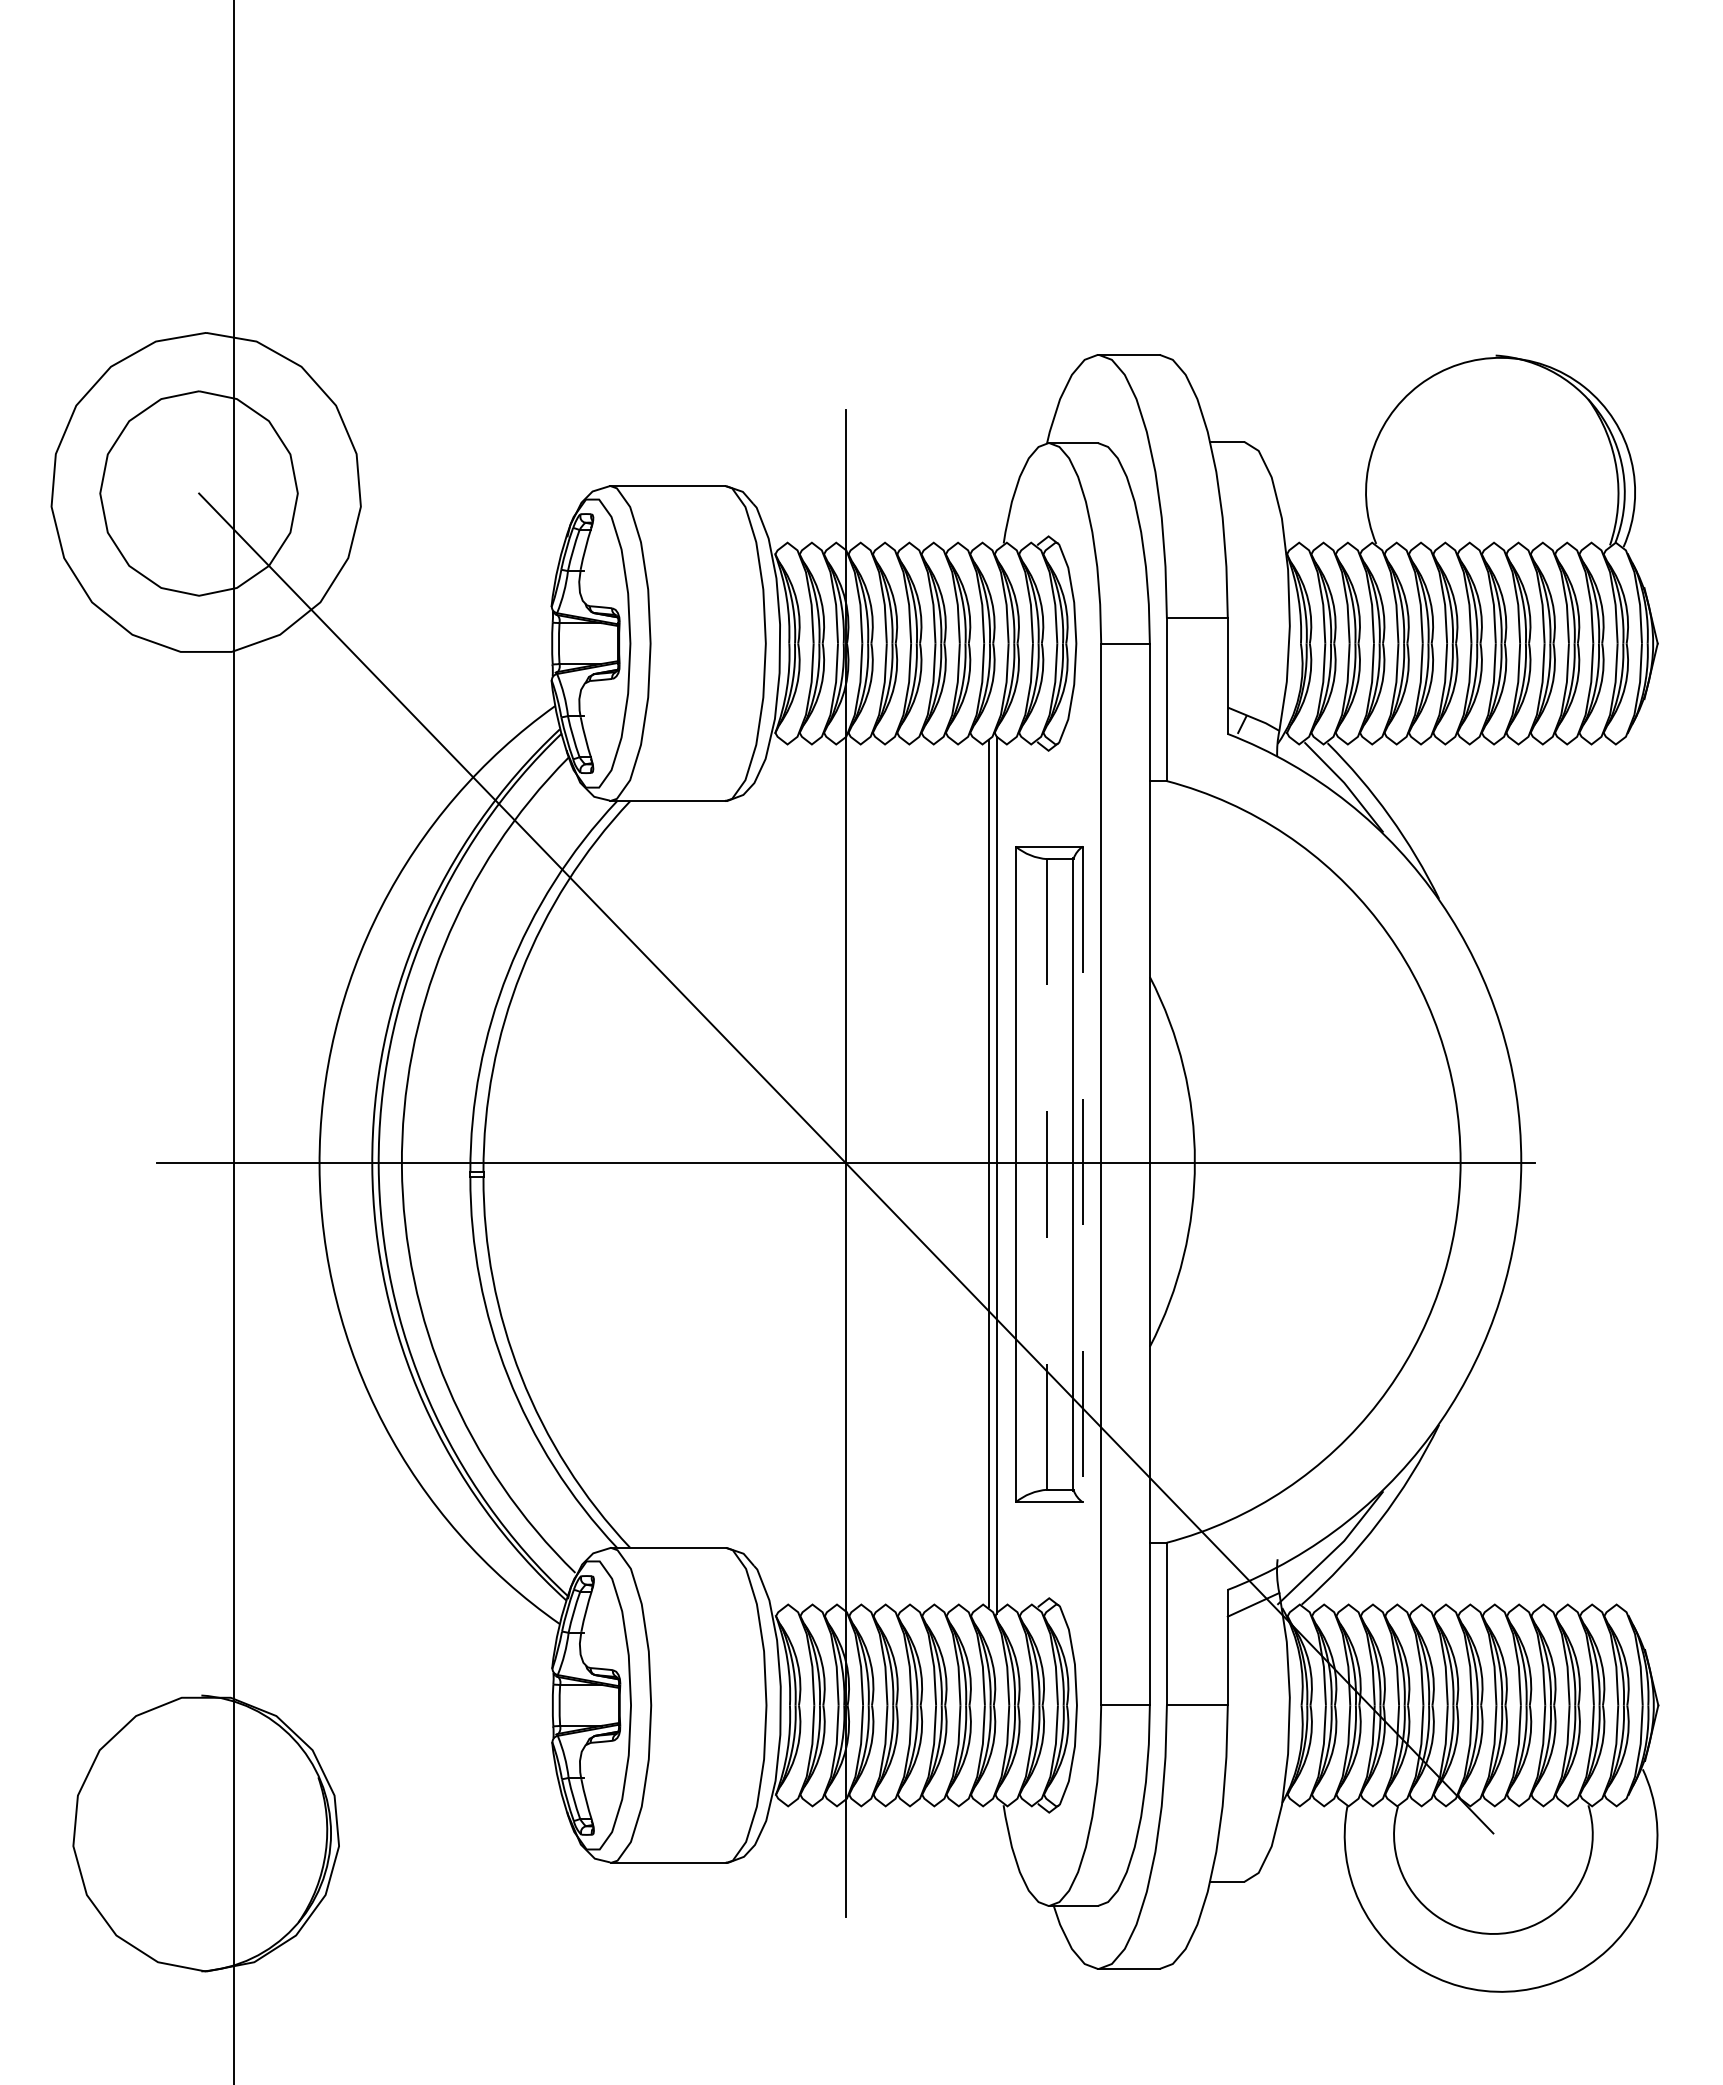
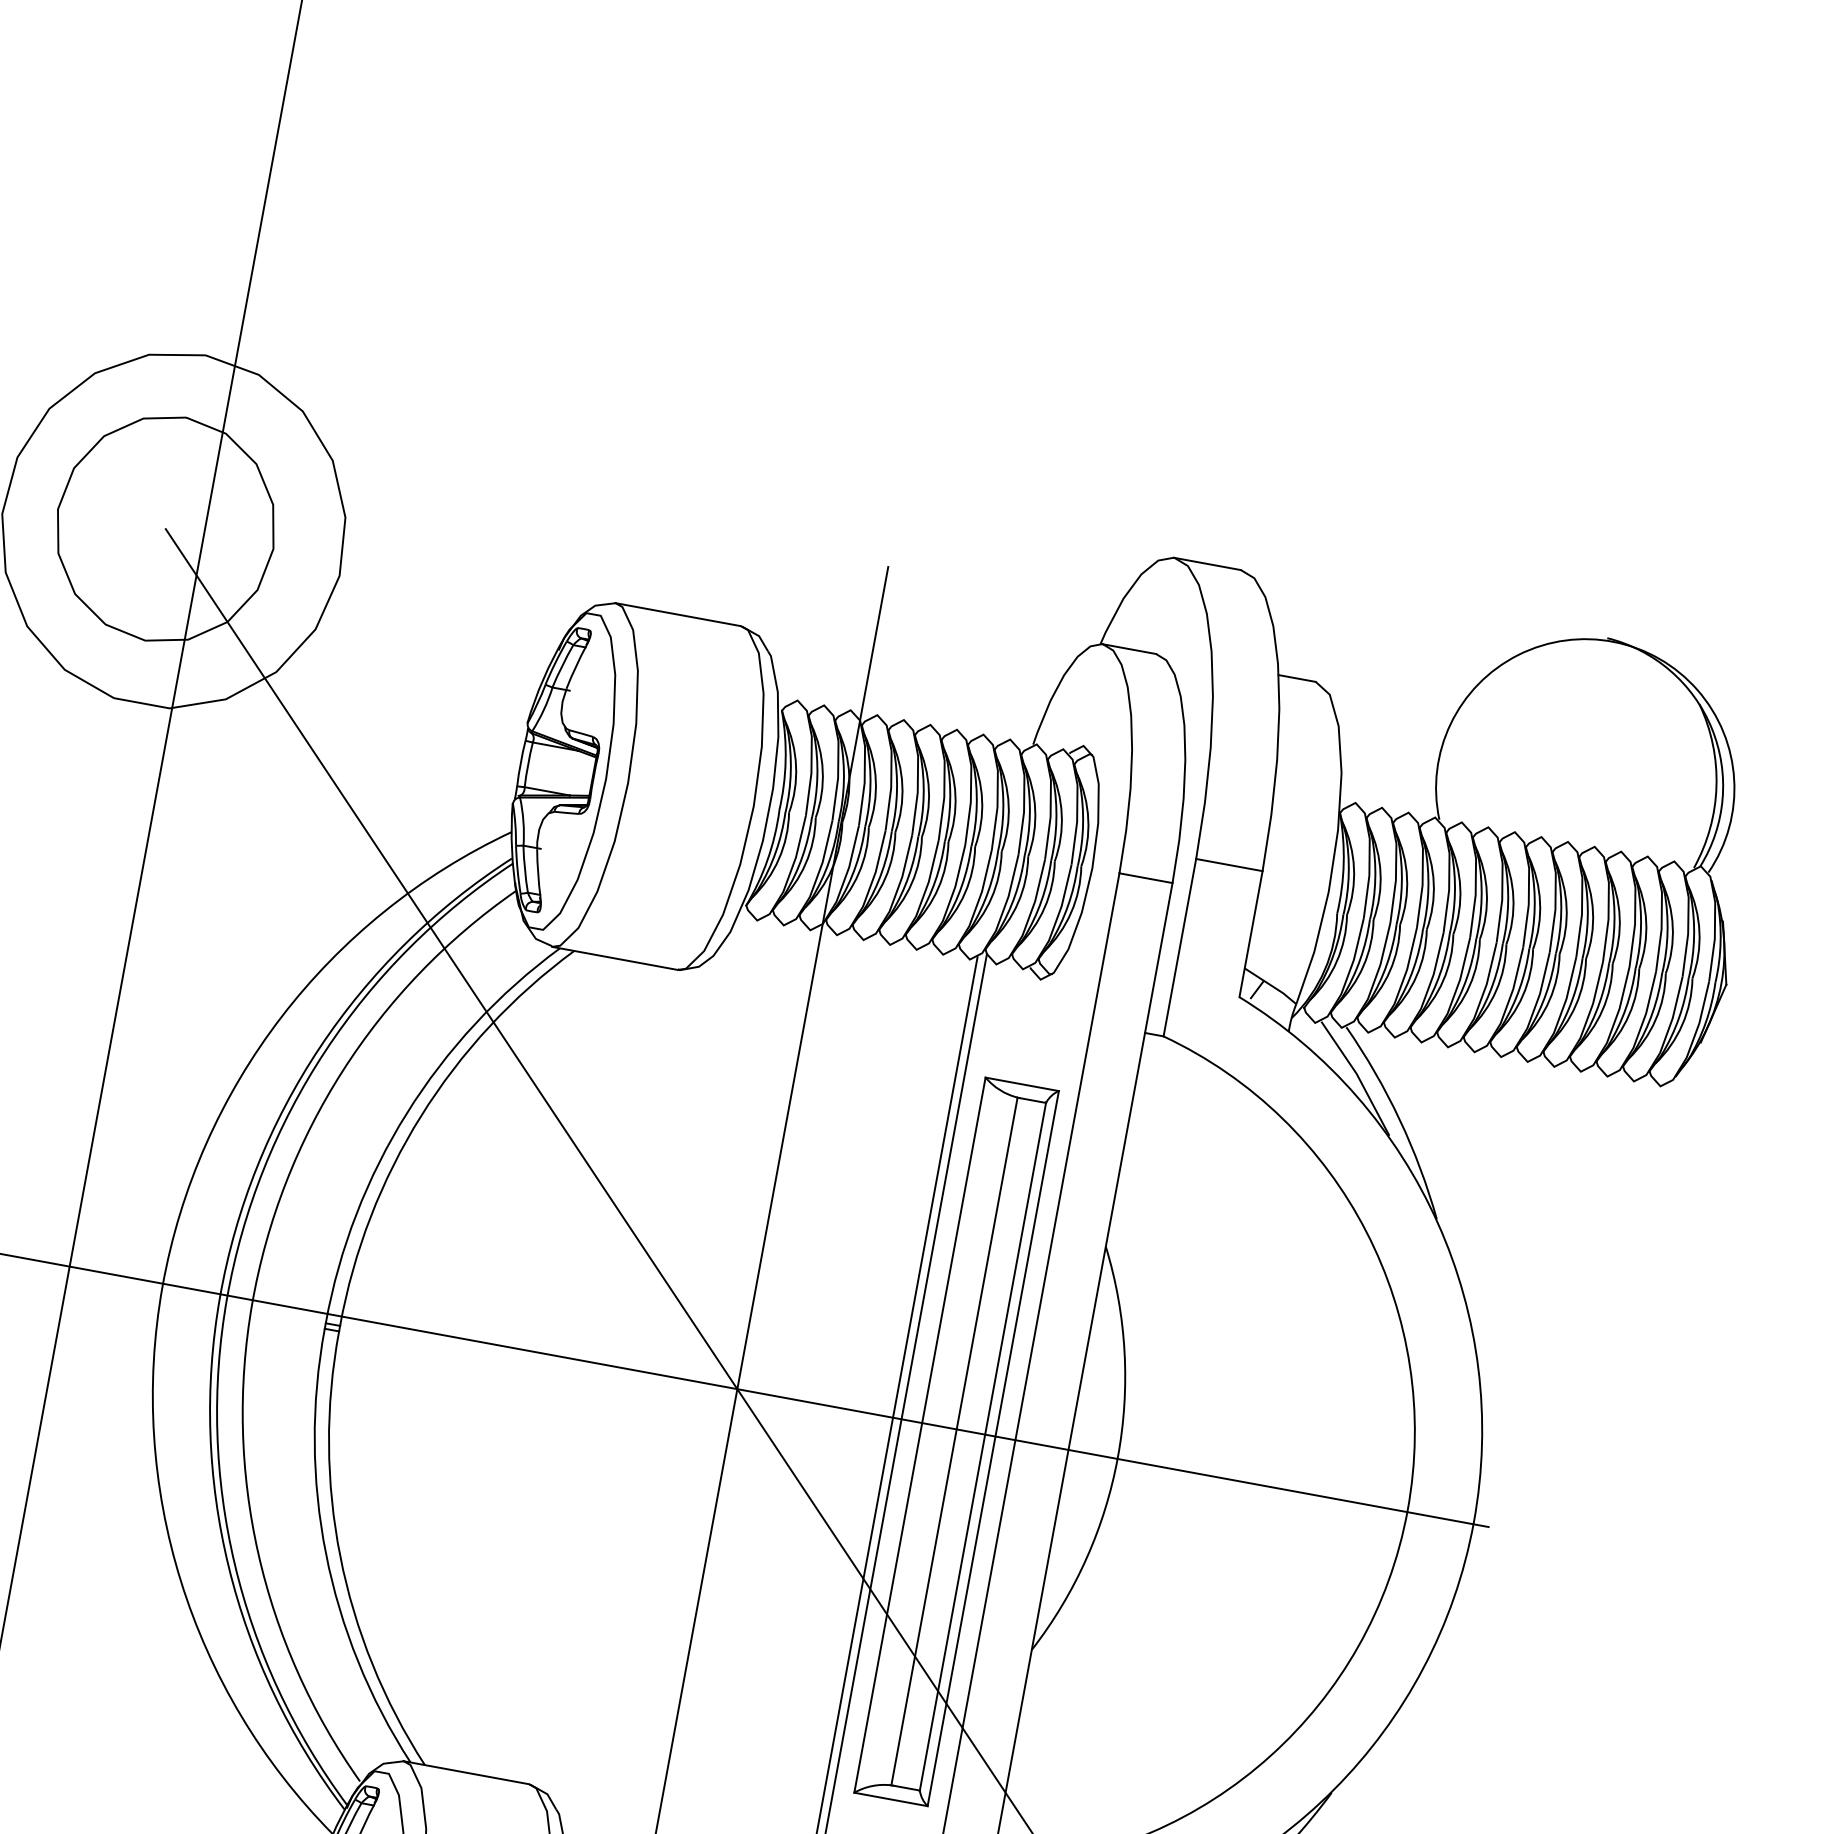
line: (1082, 1174) -> (992, 1448), dashed -> solid
line: (1047, 1175) -> (954, 1442), dashed -> solid

